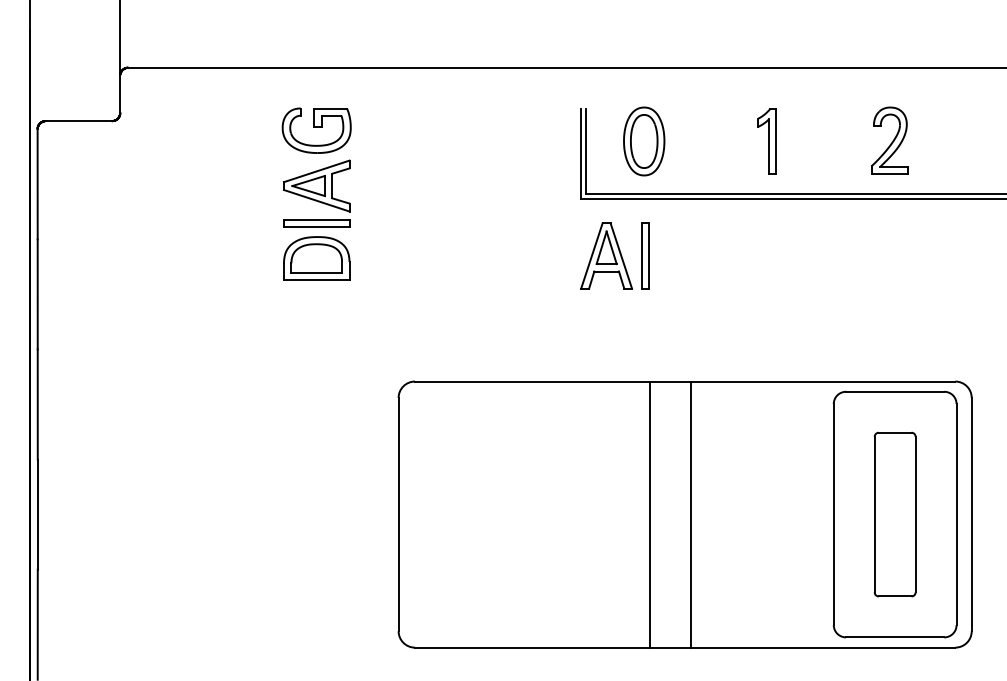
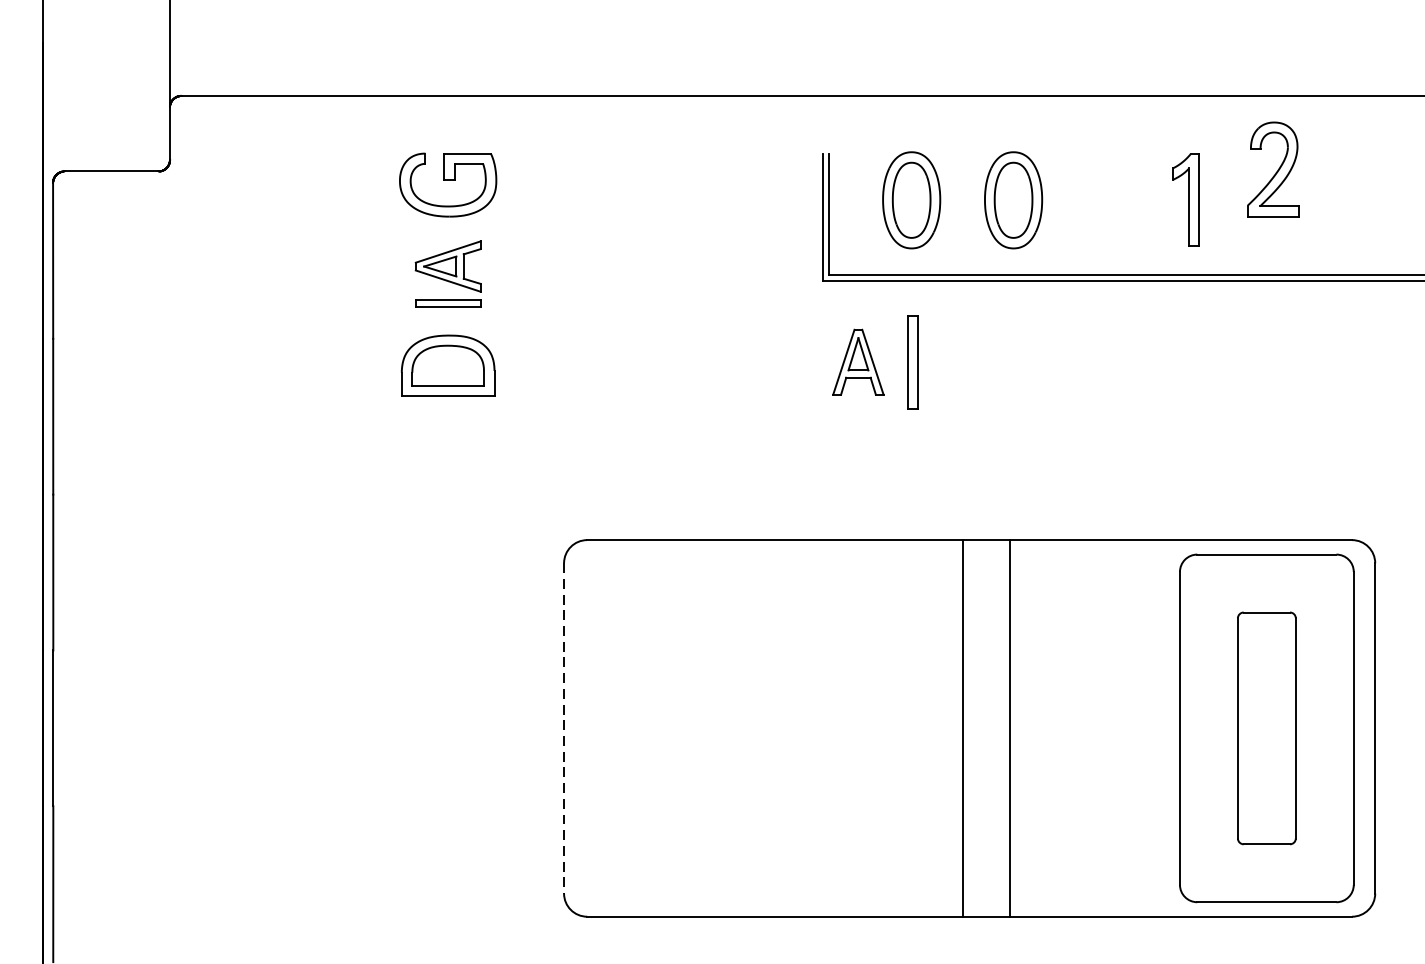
part: (889, 140) -> (1272, 169), moved
part: (716, 141) -> (1013, 200), added
part: (766, 141) -> (1185, 200), moved
part: (316, 193) -> (447, 273), size x0.7
part: (606, 255) -> (858, 361), size x0.7
line: (398, 514) -> (563, 728), solid -> dashed
line: (649, 514) -> (963, 728), moved
line: (690, 514) -> (1009, 728), moved

